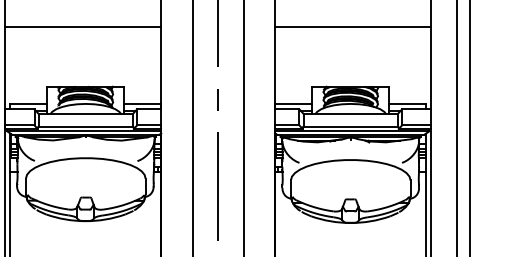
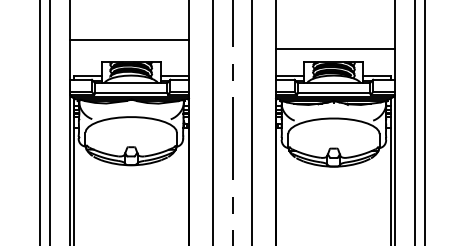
line: (82, 26) -> (128, 39), moved
line: (352, 26) -> (335, 48), moved

